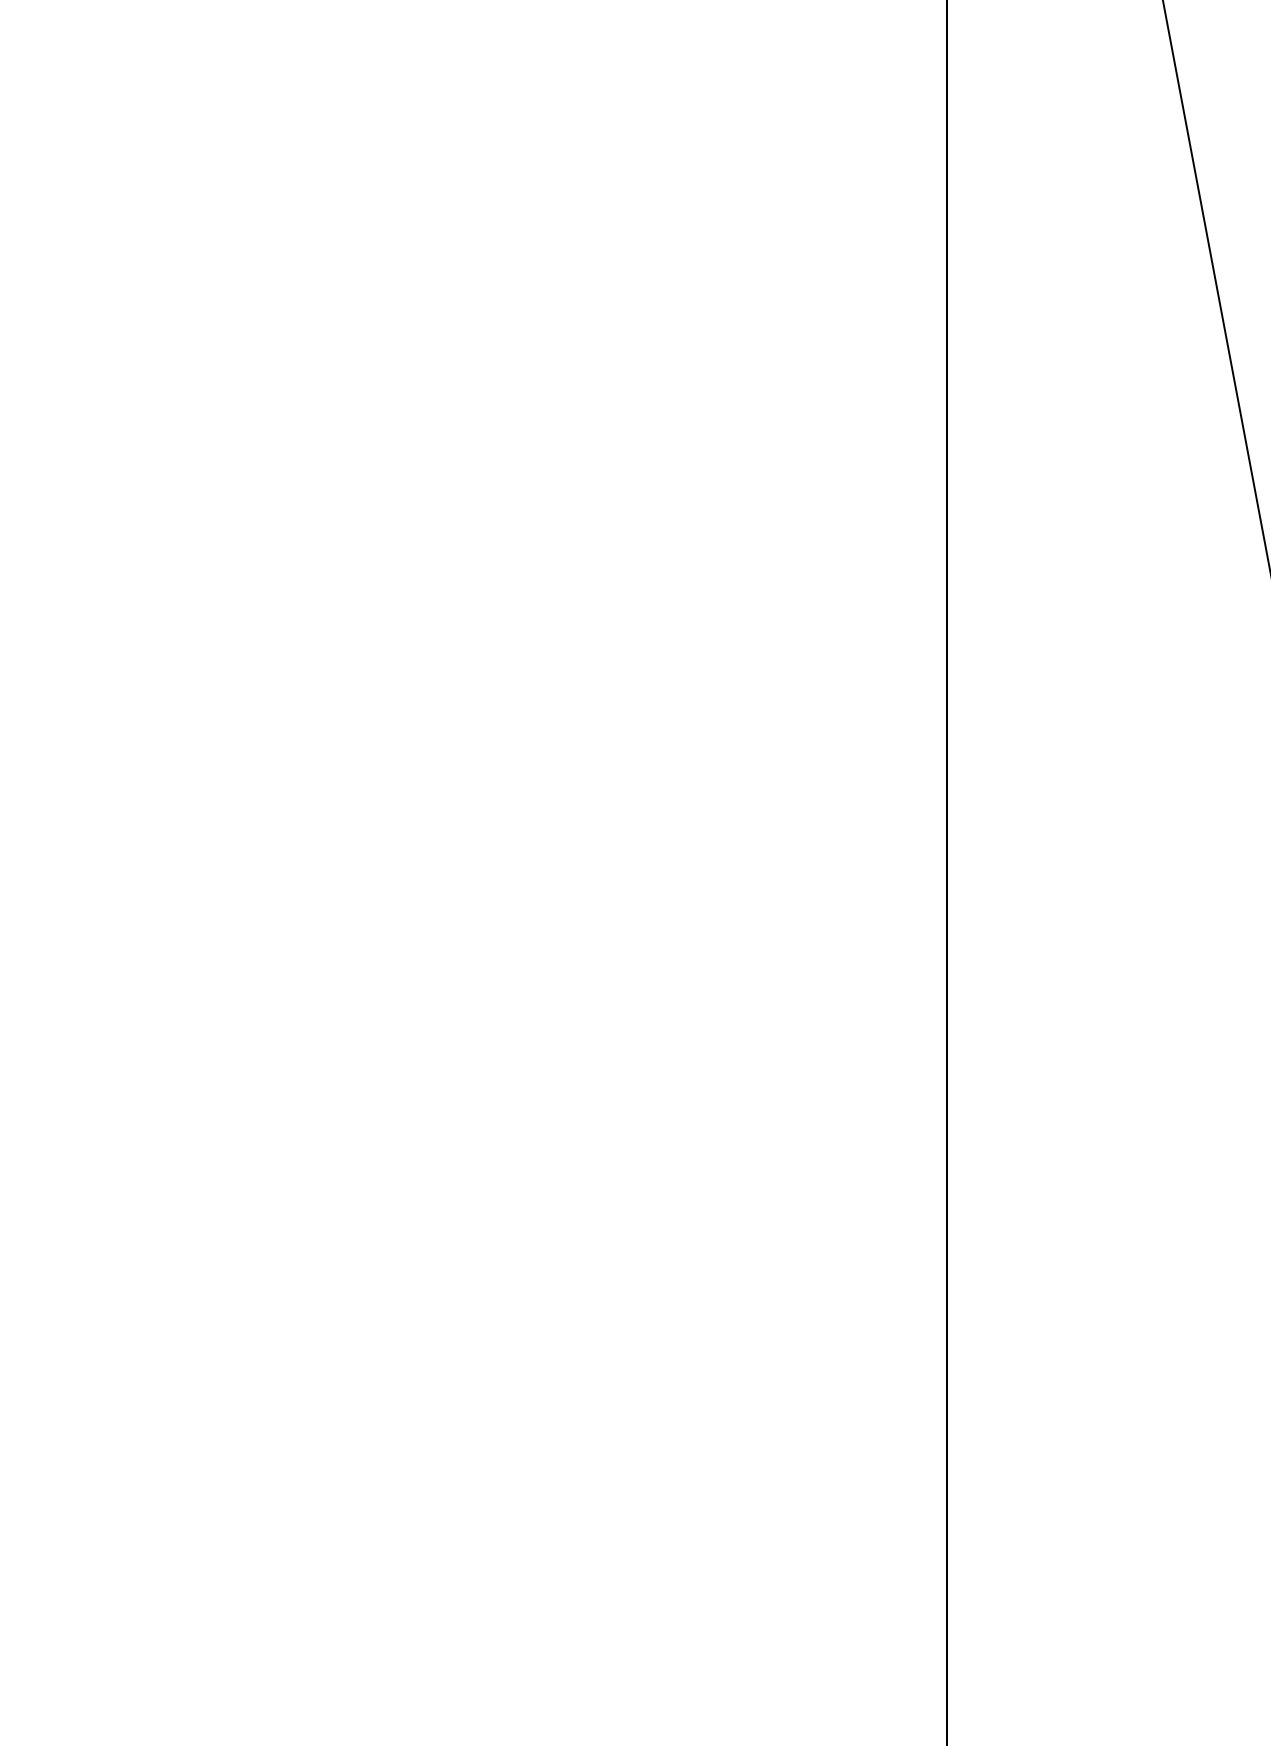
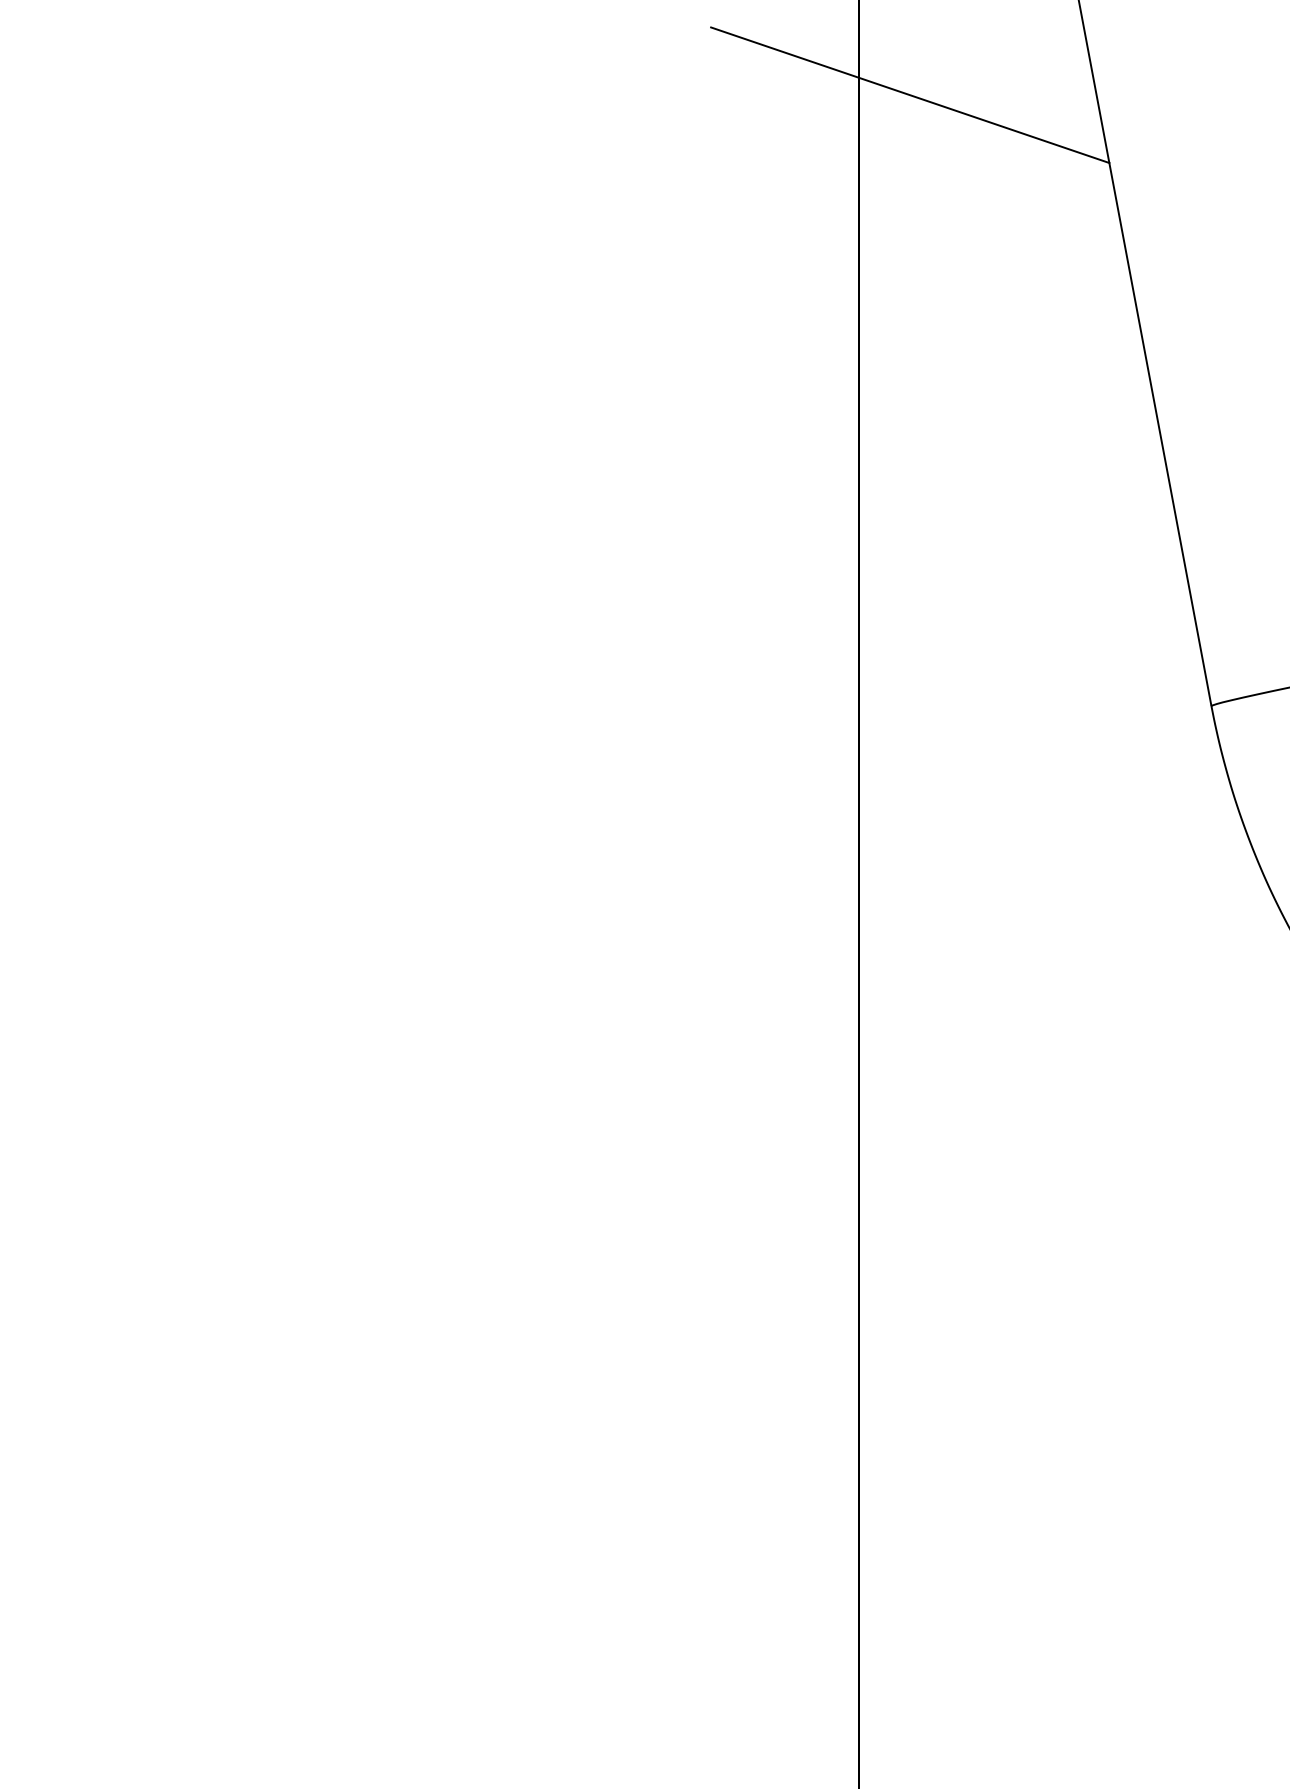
line: (1001, 212) -> (910, 95), added

